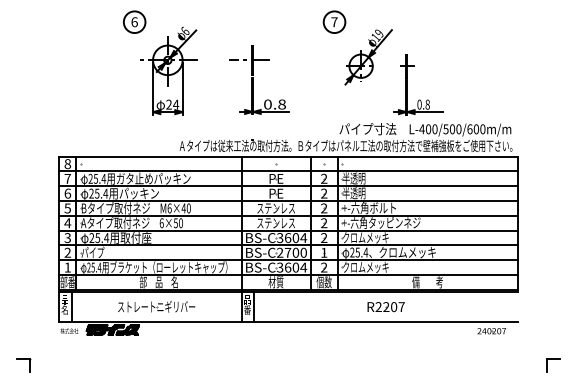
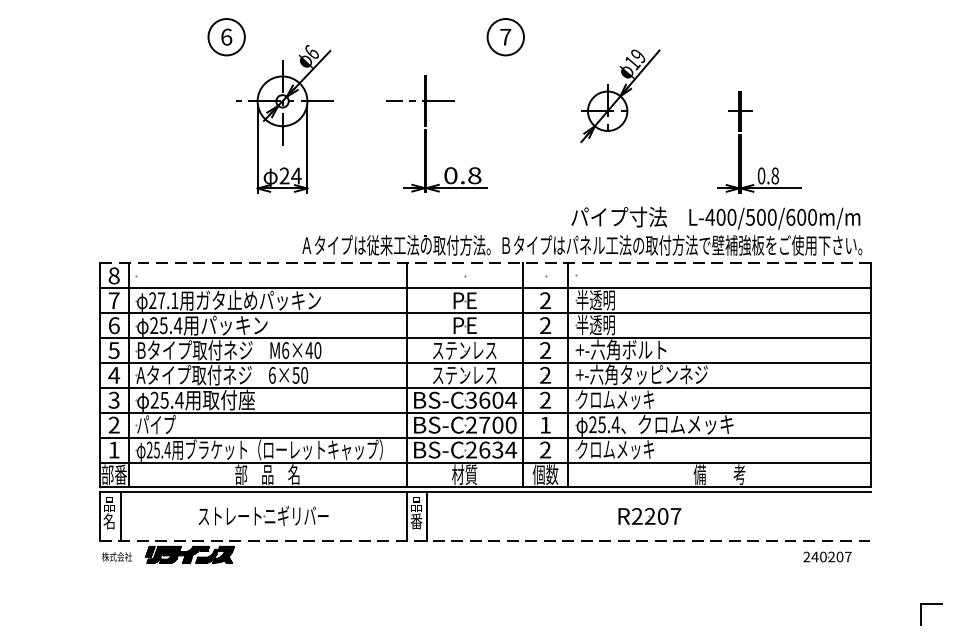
part: (334, 21) -> (505, 35), moved
part: (407, 84) -> (741, 141), moved
line: (288, 156) -> (485, 263), solid -> dashed
text: (99, 178) -> (167, 300), 25.4 -> 27.1
text: (288, 267) -> (485, 449), BS-C3604 -> BS-C2634
line: (288, 321) -> (485, 540), solid -> dashed
part: (23, 365) -> (39, 614), removed

